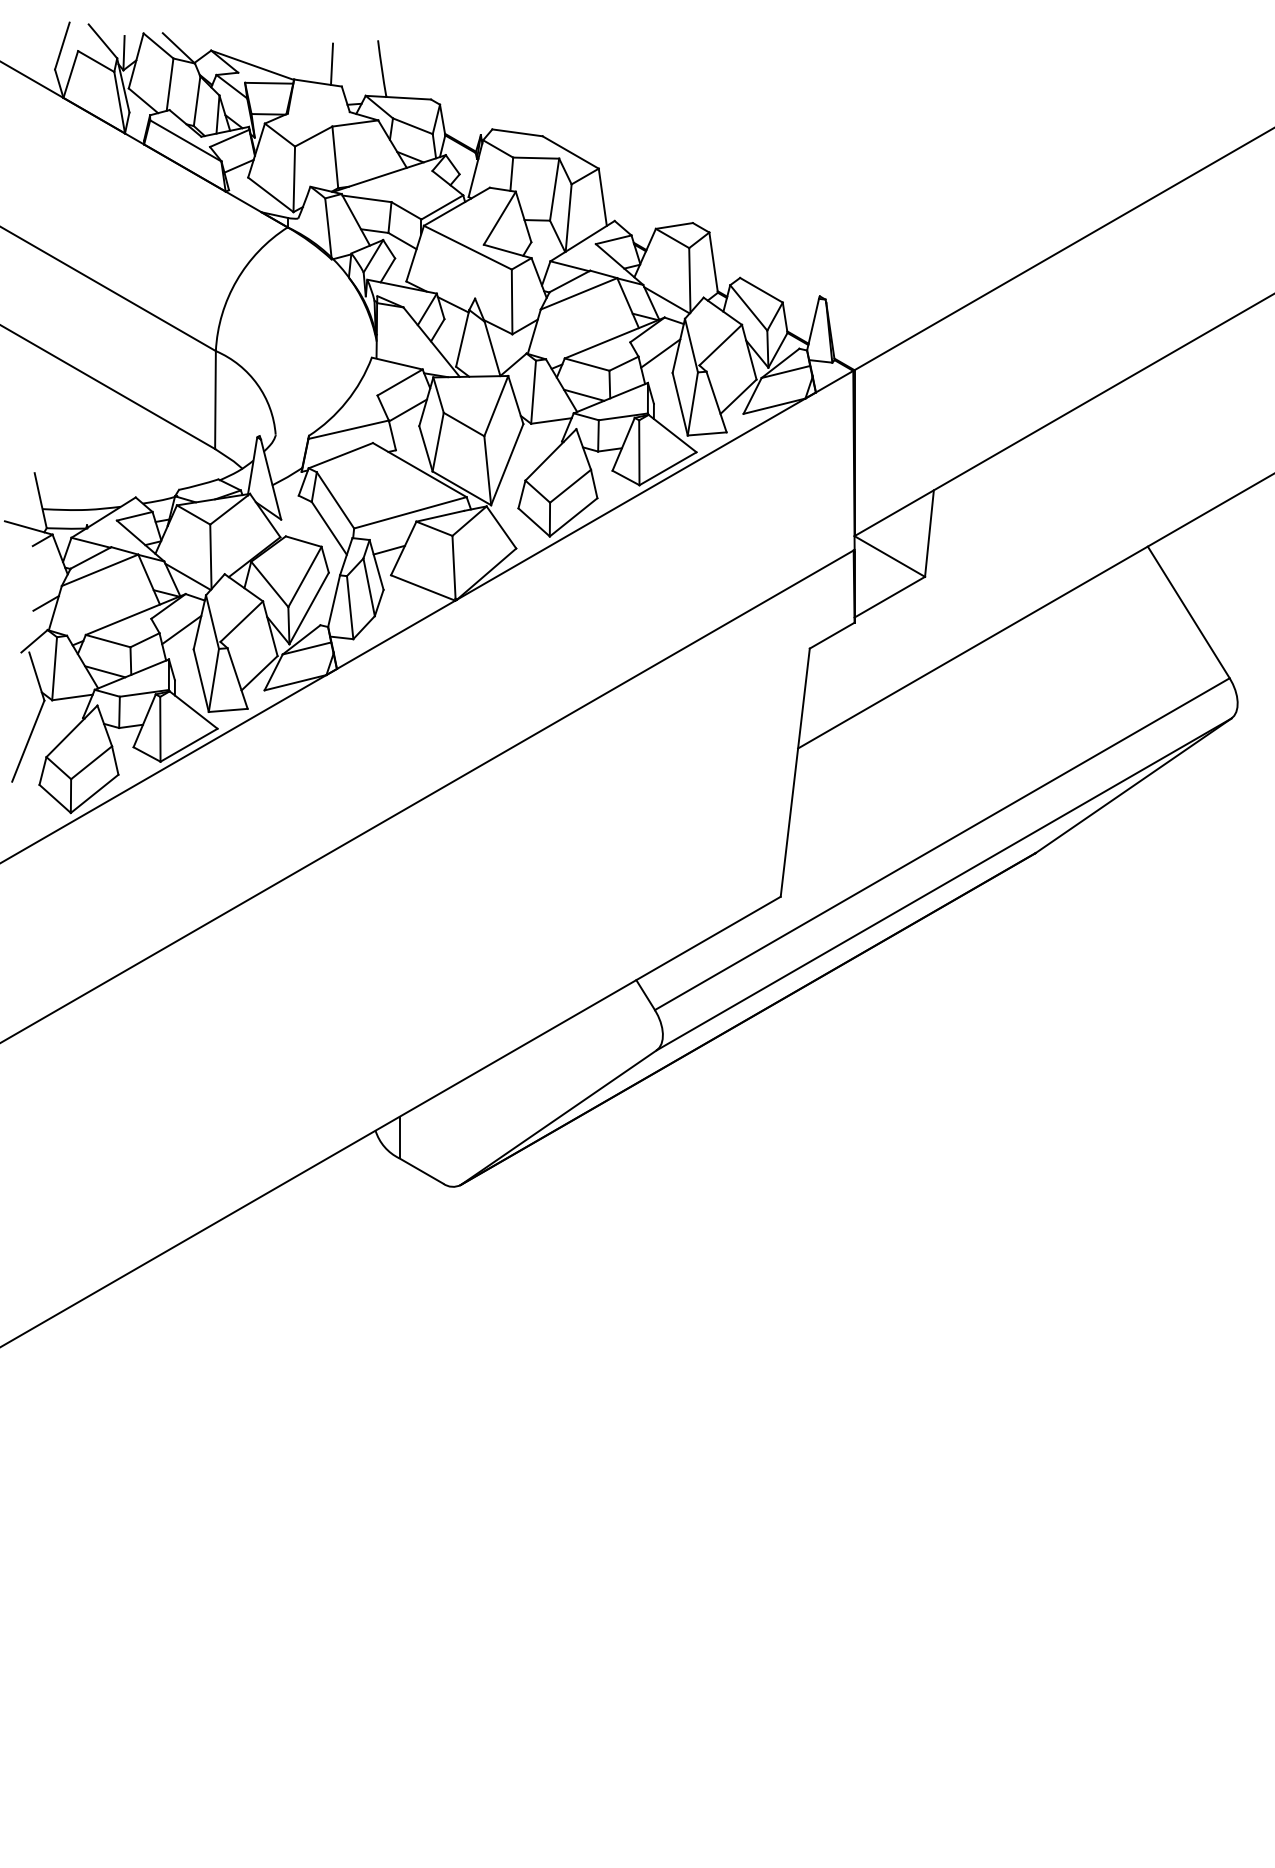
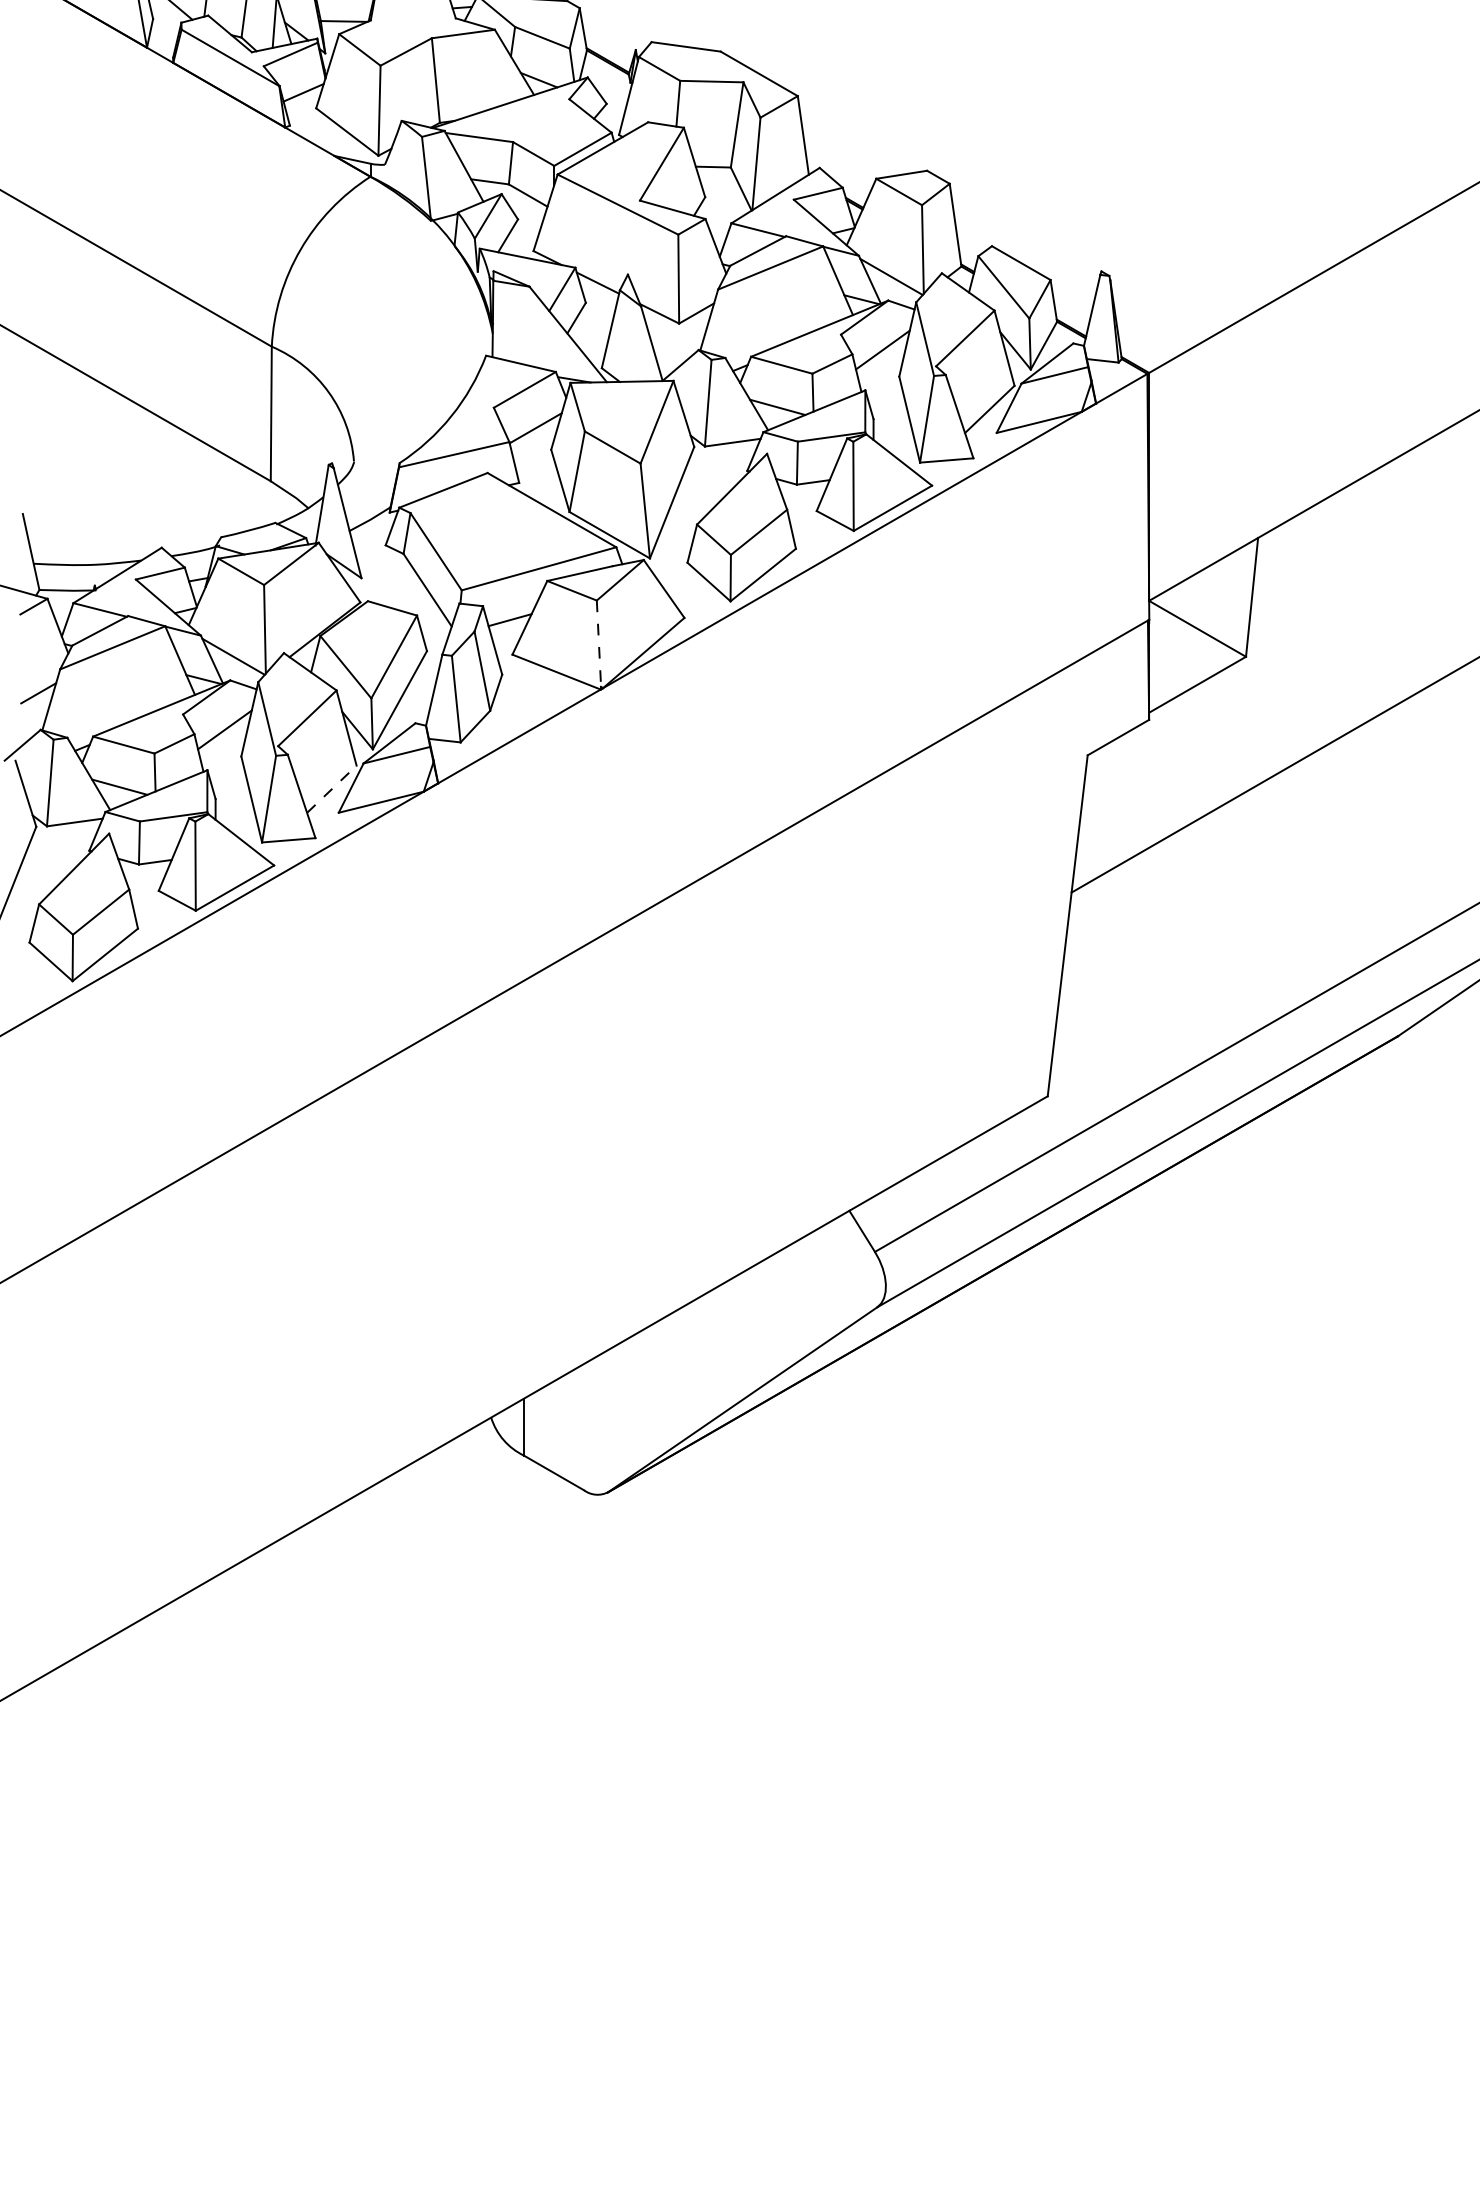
line: (454, 567) -> (599, 643), solid -> dashed
line: (259, 673) -> (331, 789), solid -> dashed

